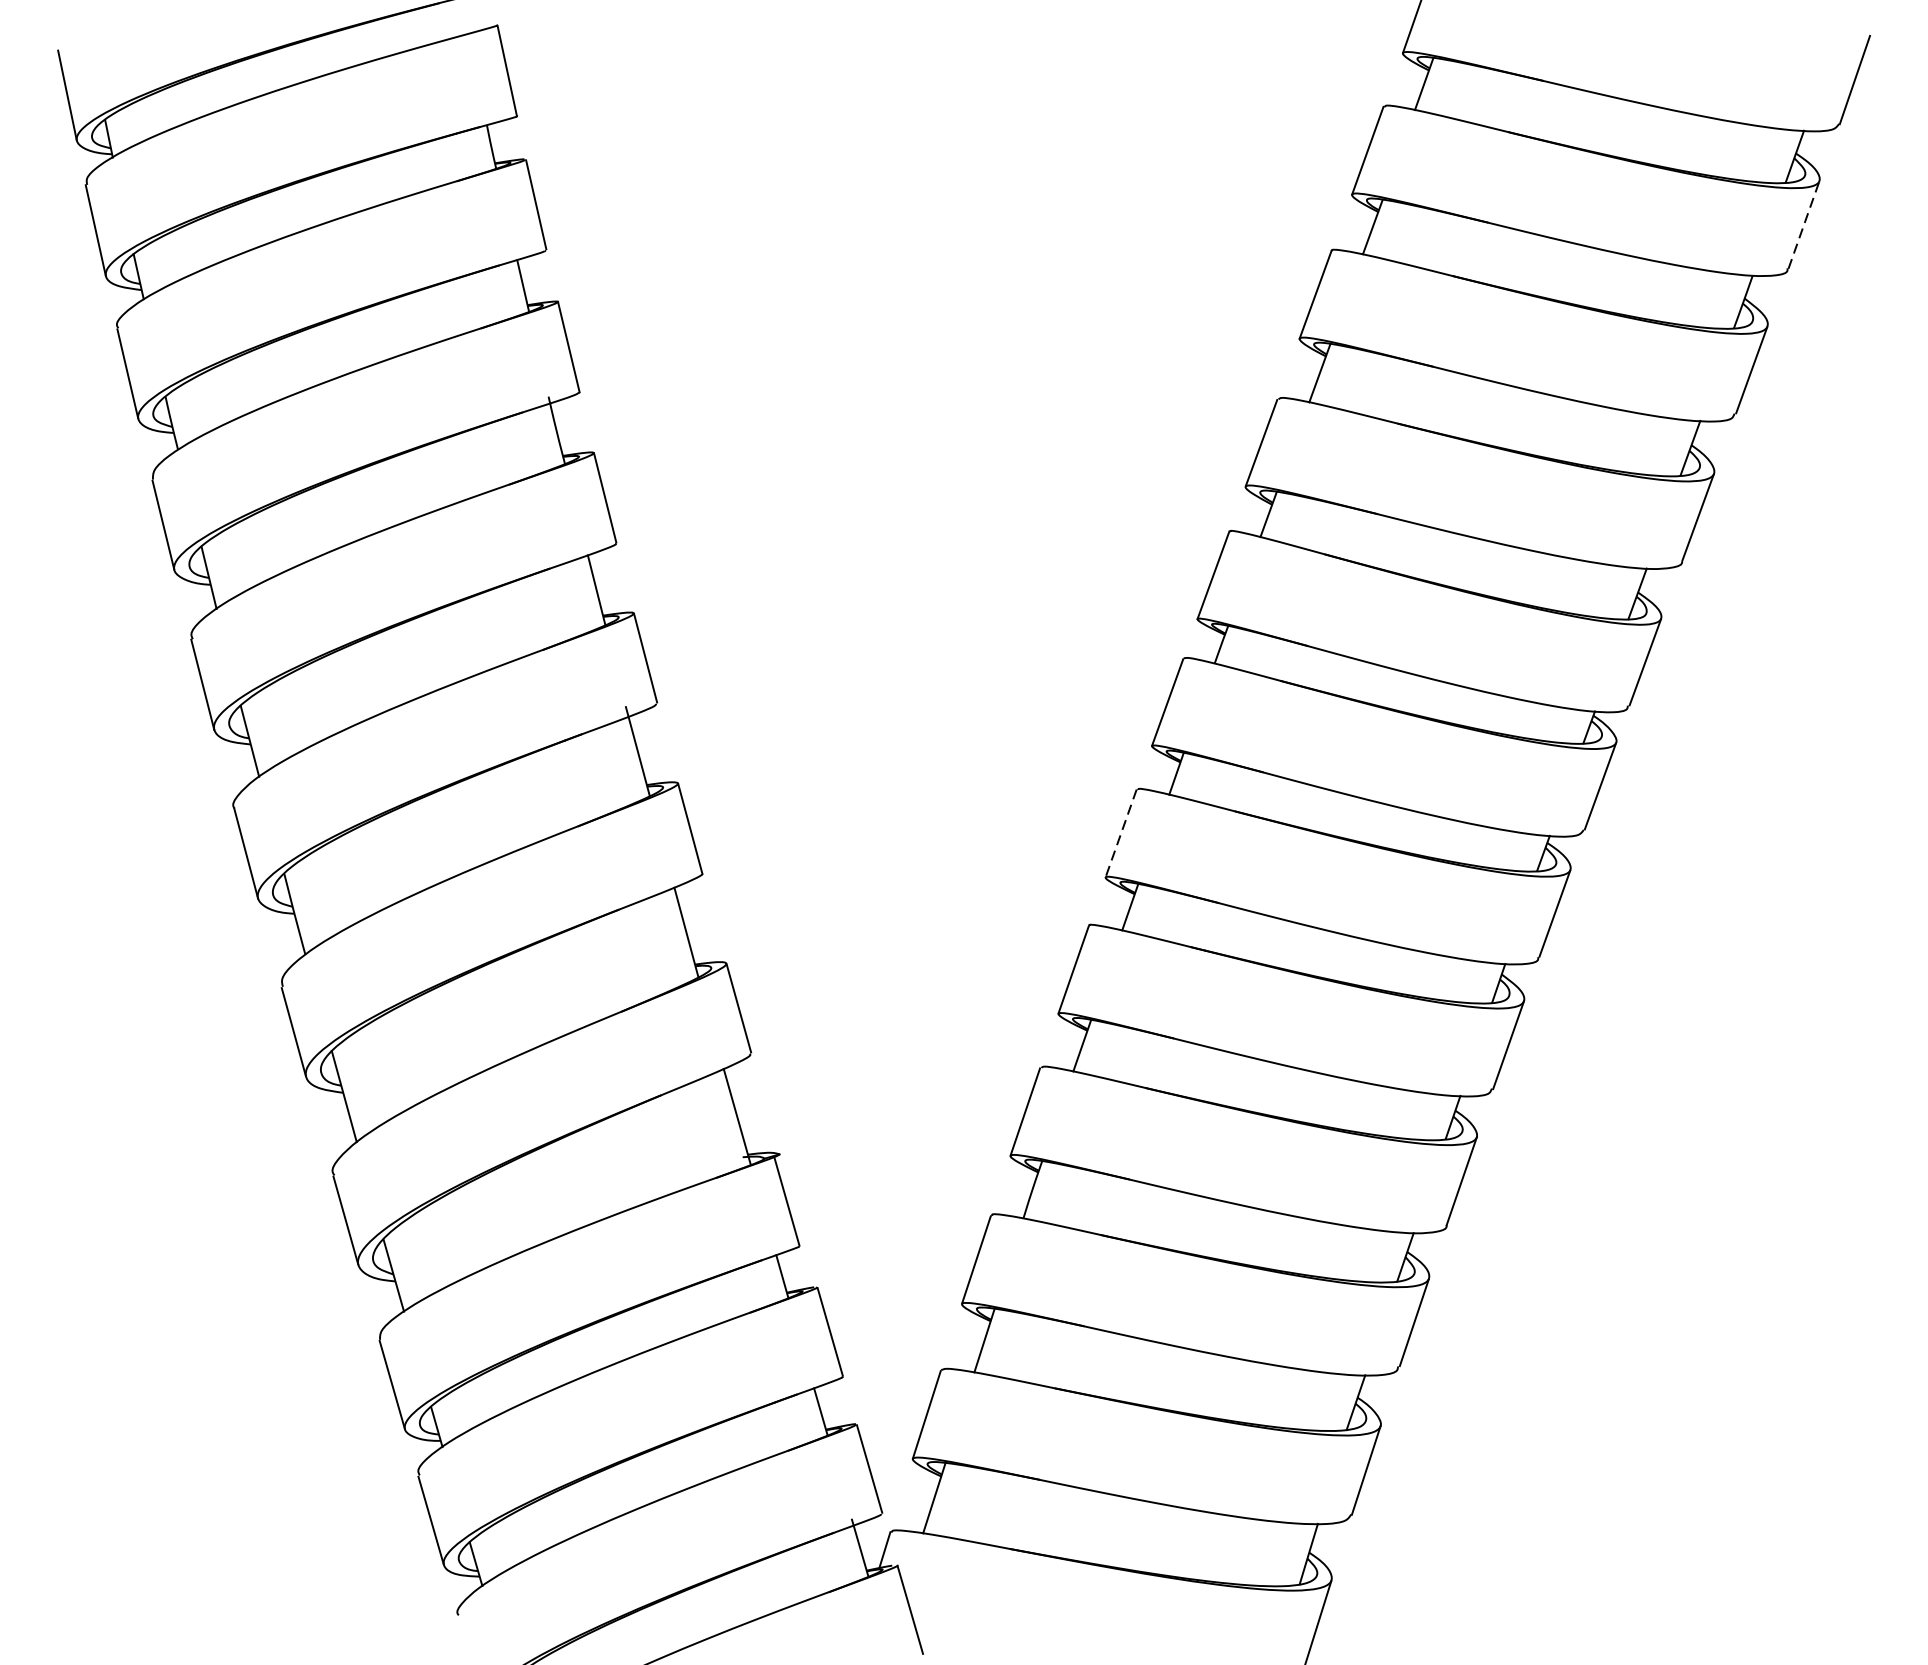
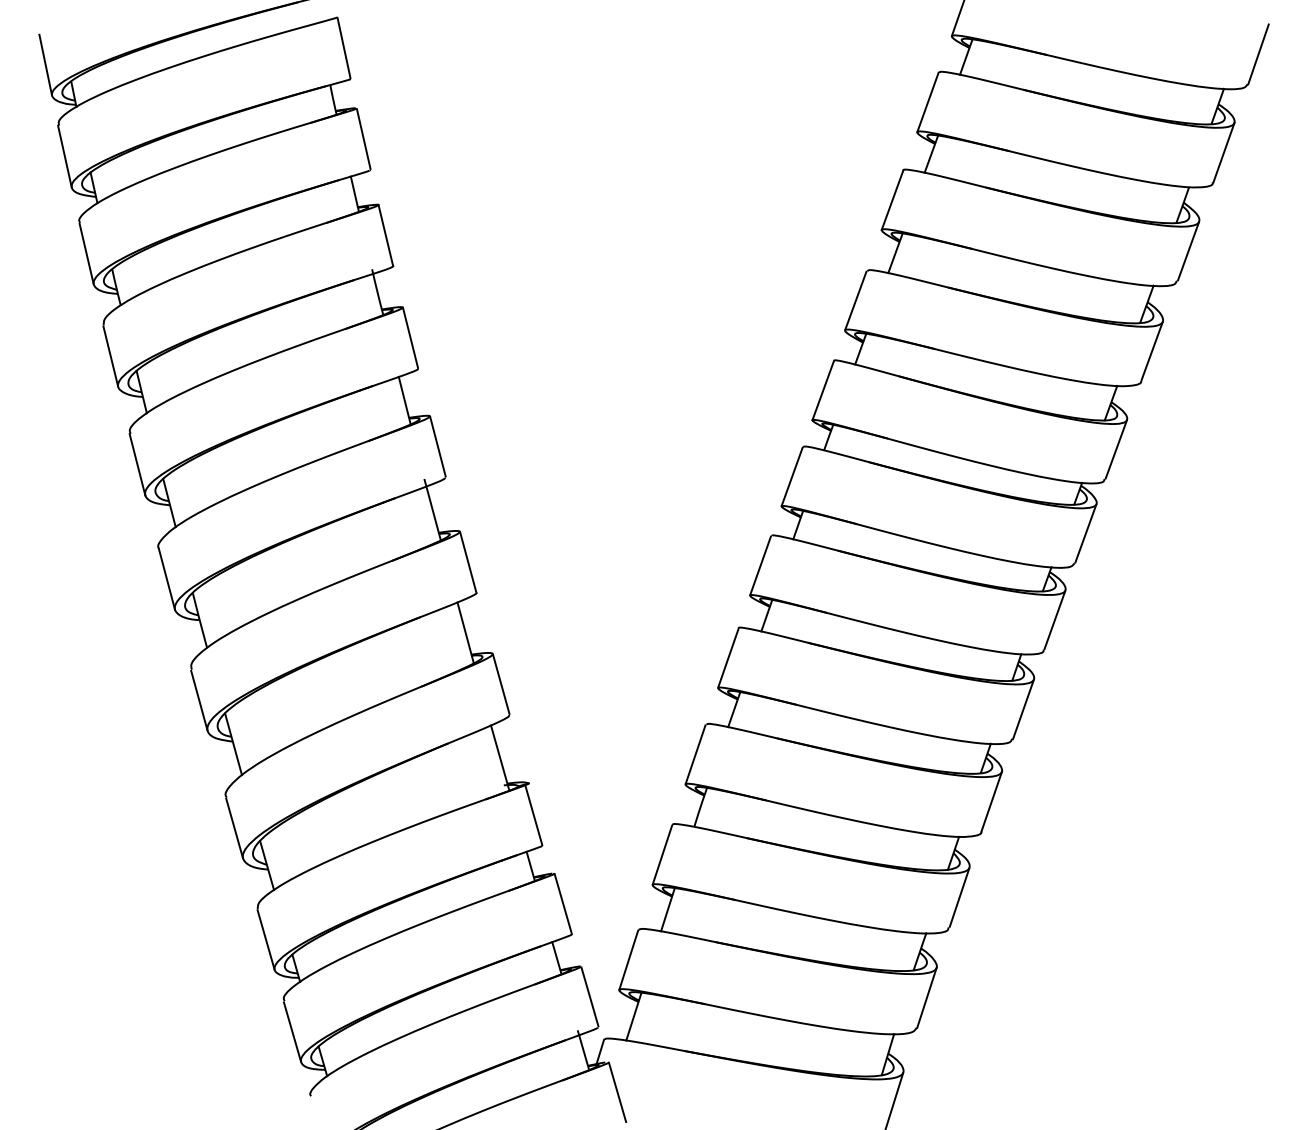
line: (1803, 224) -> (1223, 152), dashed -> solid
line: (1120, 833) -> (760, 565), dashed -> solid

